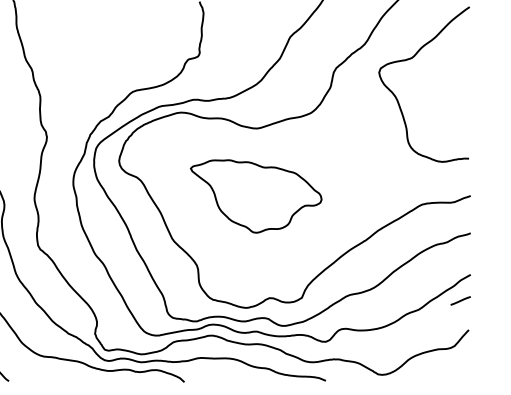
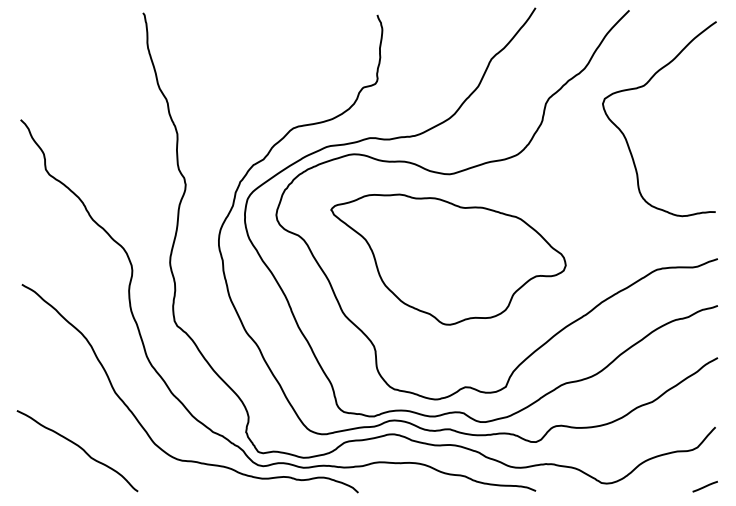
part: (256, 196) -> (448, 259), size x1.43
line: (460, 300) -> (704, 486), moved

